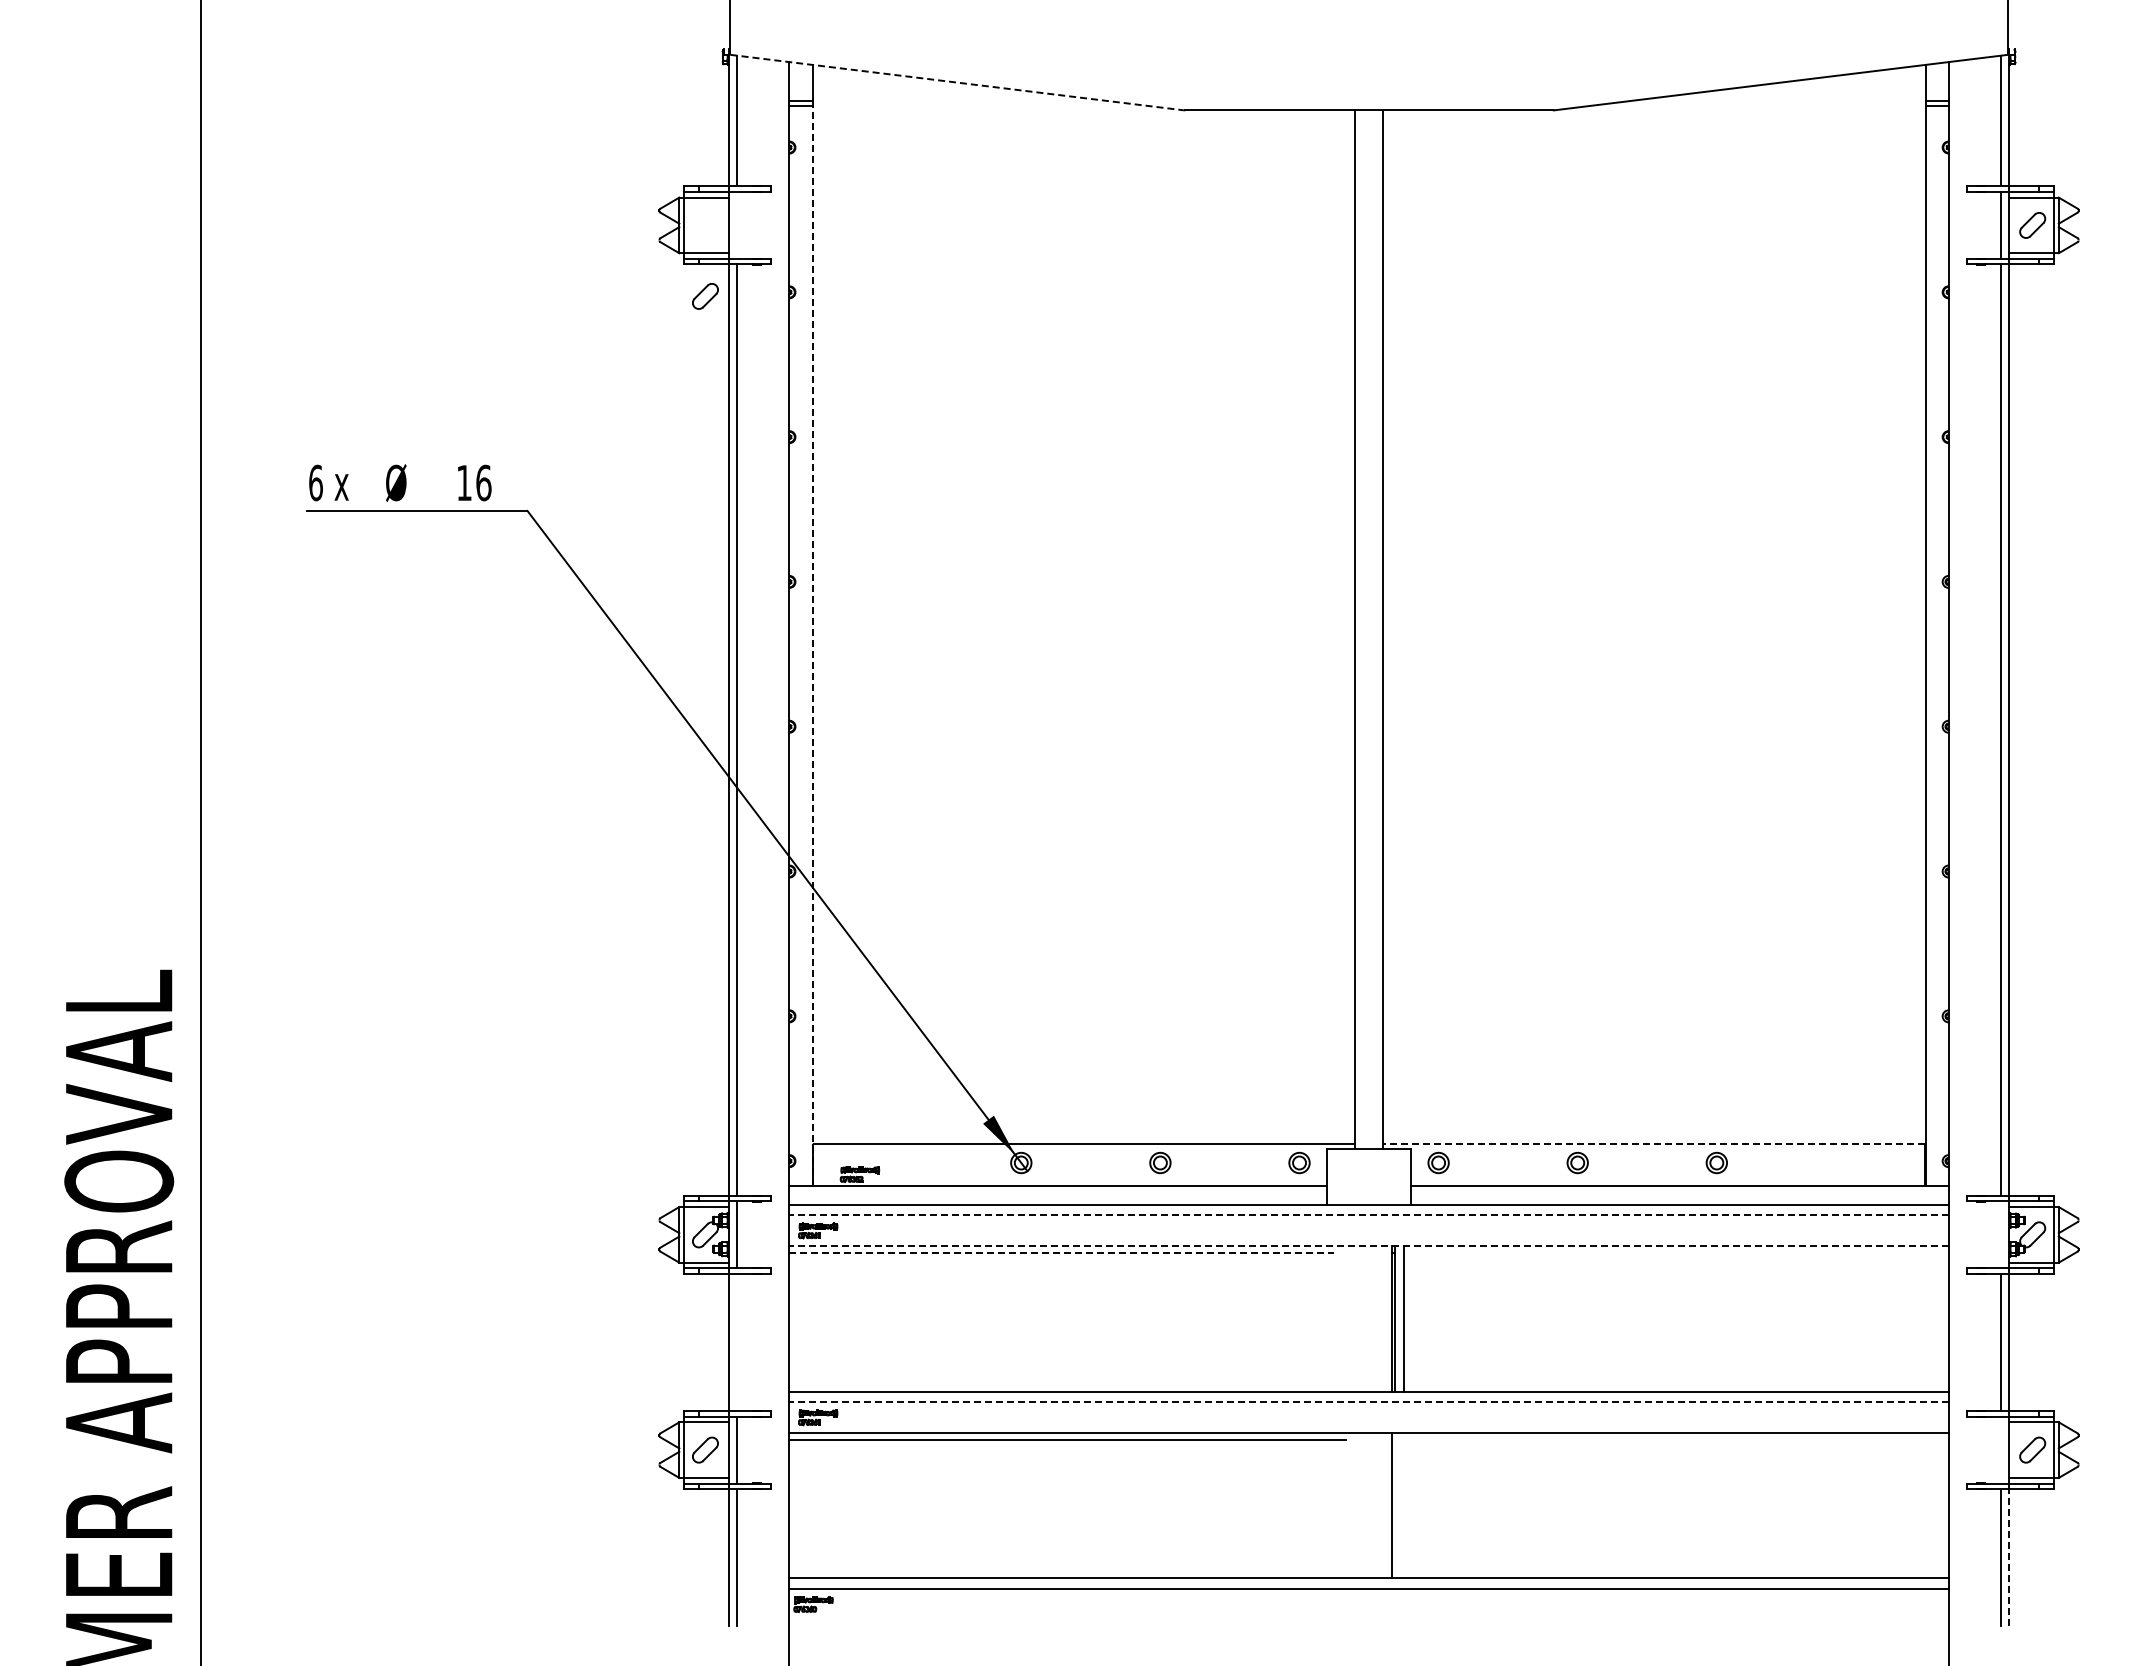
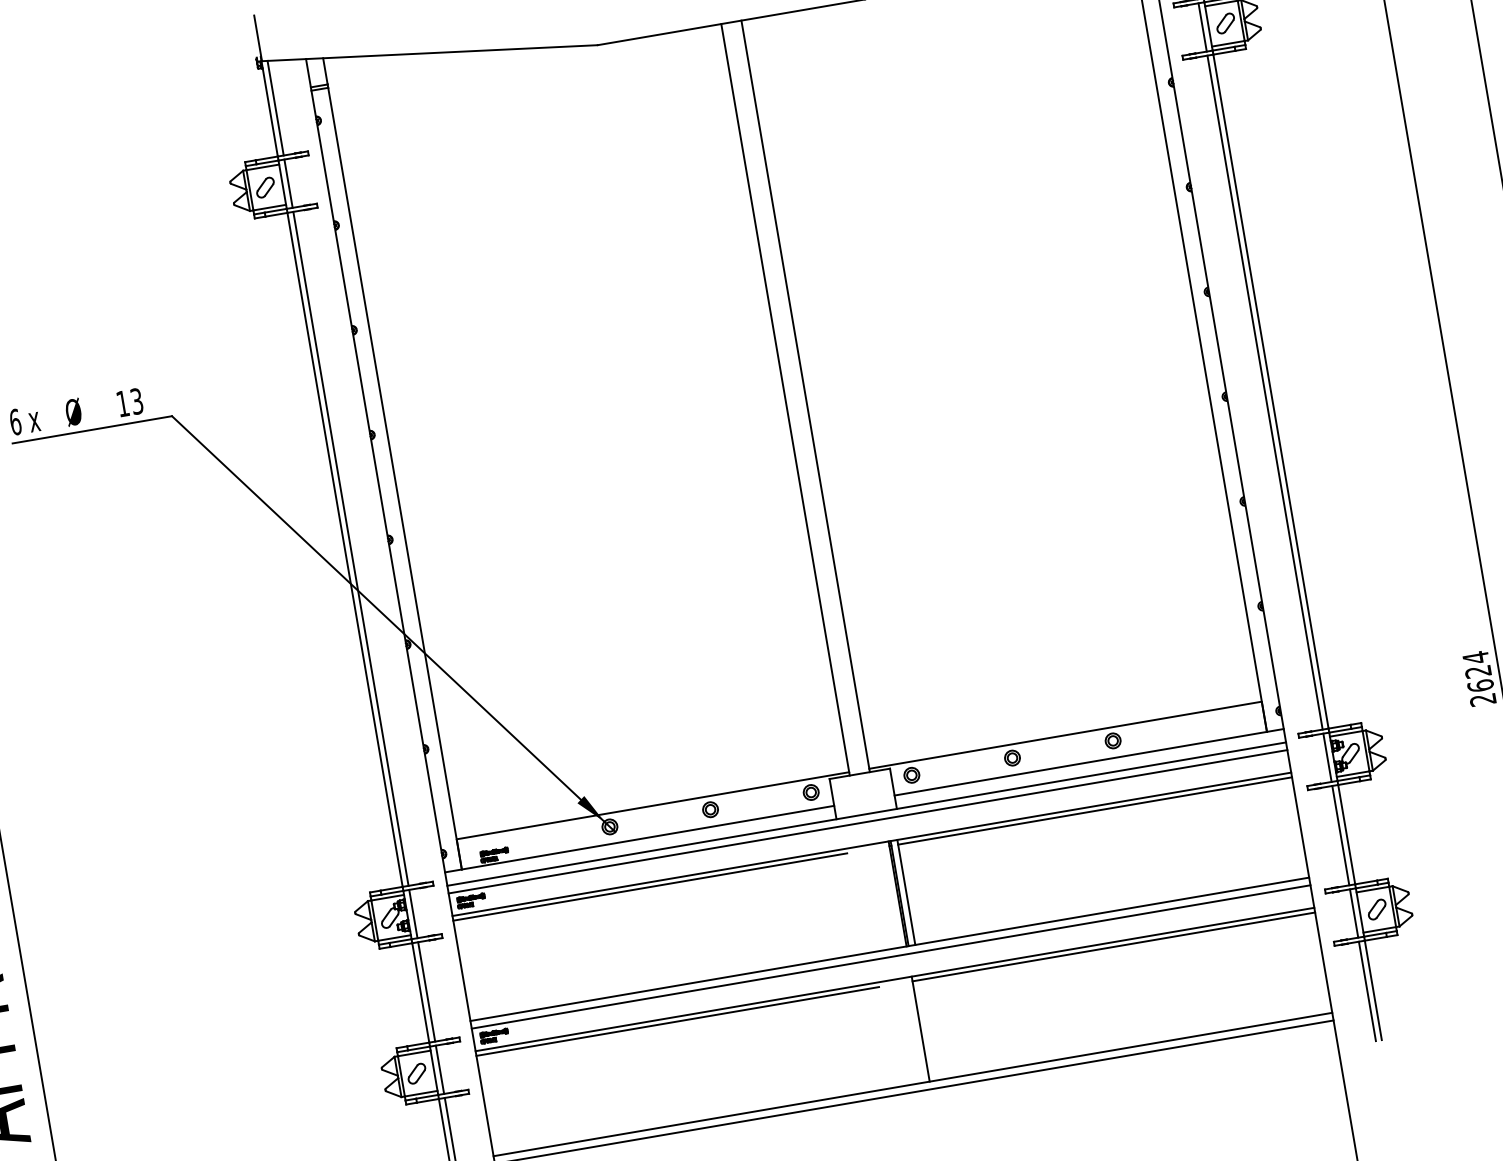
line: (956, 82) -> (429, 53), dashed -> solid
line: (737, 225) -> (288, 183), added
part: (705, 296) -> (265, 187), moved
text: (483, 482) -> (136, 401), 16 -> 13
line: (812, 645) -> (394, 478), dashed -> solid
line: (1653, 1144) -> (1065, 735), dashed -> solid
line: (1369, 1215) -> (868, 821), dashed -> solid
line: (2000, 1234) -> (1327, 757), added
line: (1369, 1246) -> (872, 844), dashed -> solid
line: (1062, 1252) -> (650, 886), dashed -> solid
line: (1676, 1252) -> (1095, 810), added
line: (737, 1342) -> (426, 991), added
line: (1369, 1402) -> (891, 957), dashed -> solid
line: (1670, 1439) -> (1113, 946), added
line: (2000, 1449) -> (1353, 913), added
line: (2008, 1557) -> (1372, 990), dashed -> solid

